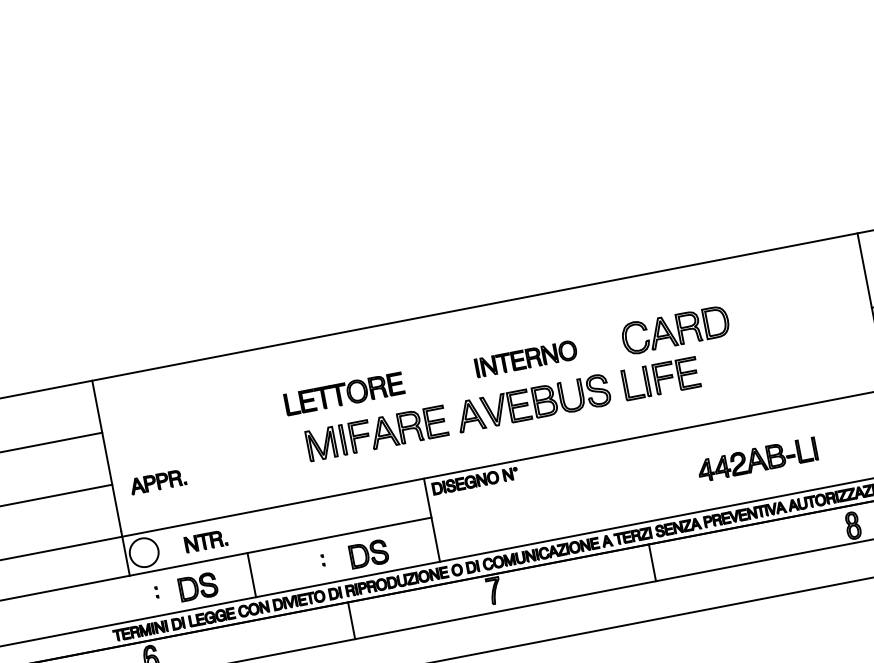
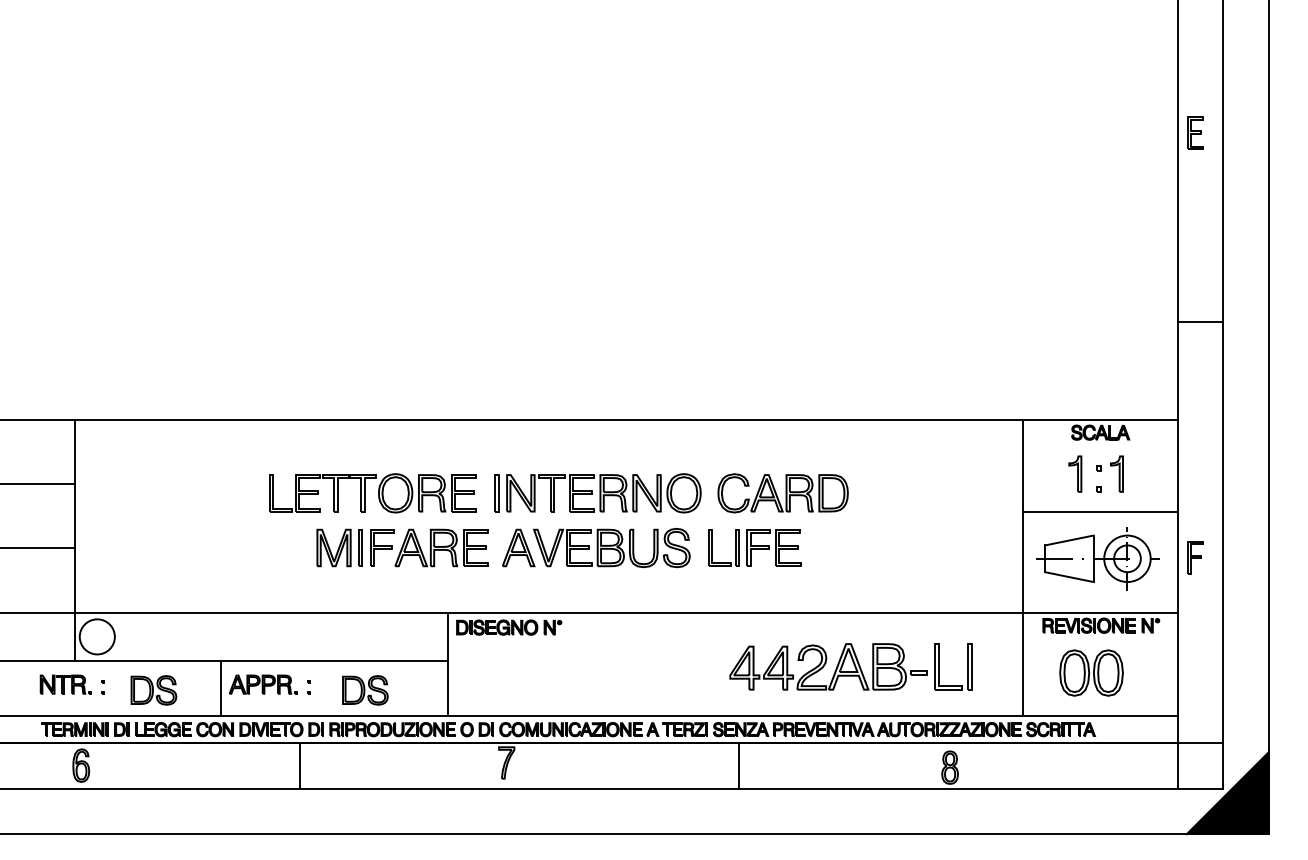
part: (525, 359) -> (597, 493), size x1.67
part: (344, 394) -> (372, 493), size x1.43
part: (756, 459) -> (850, 666), size x1.67
part: (158, 481) -> (263, 684), moved
part: (205, 541) -> (65, 684), moved
line: (652, 562) -> (739, 765), moved
line: (351, 620) -> (300, 765), moved

